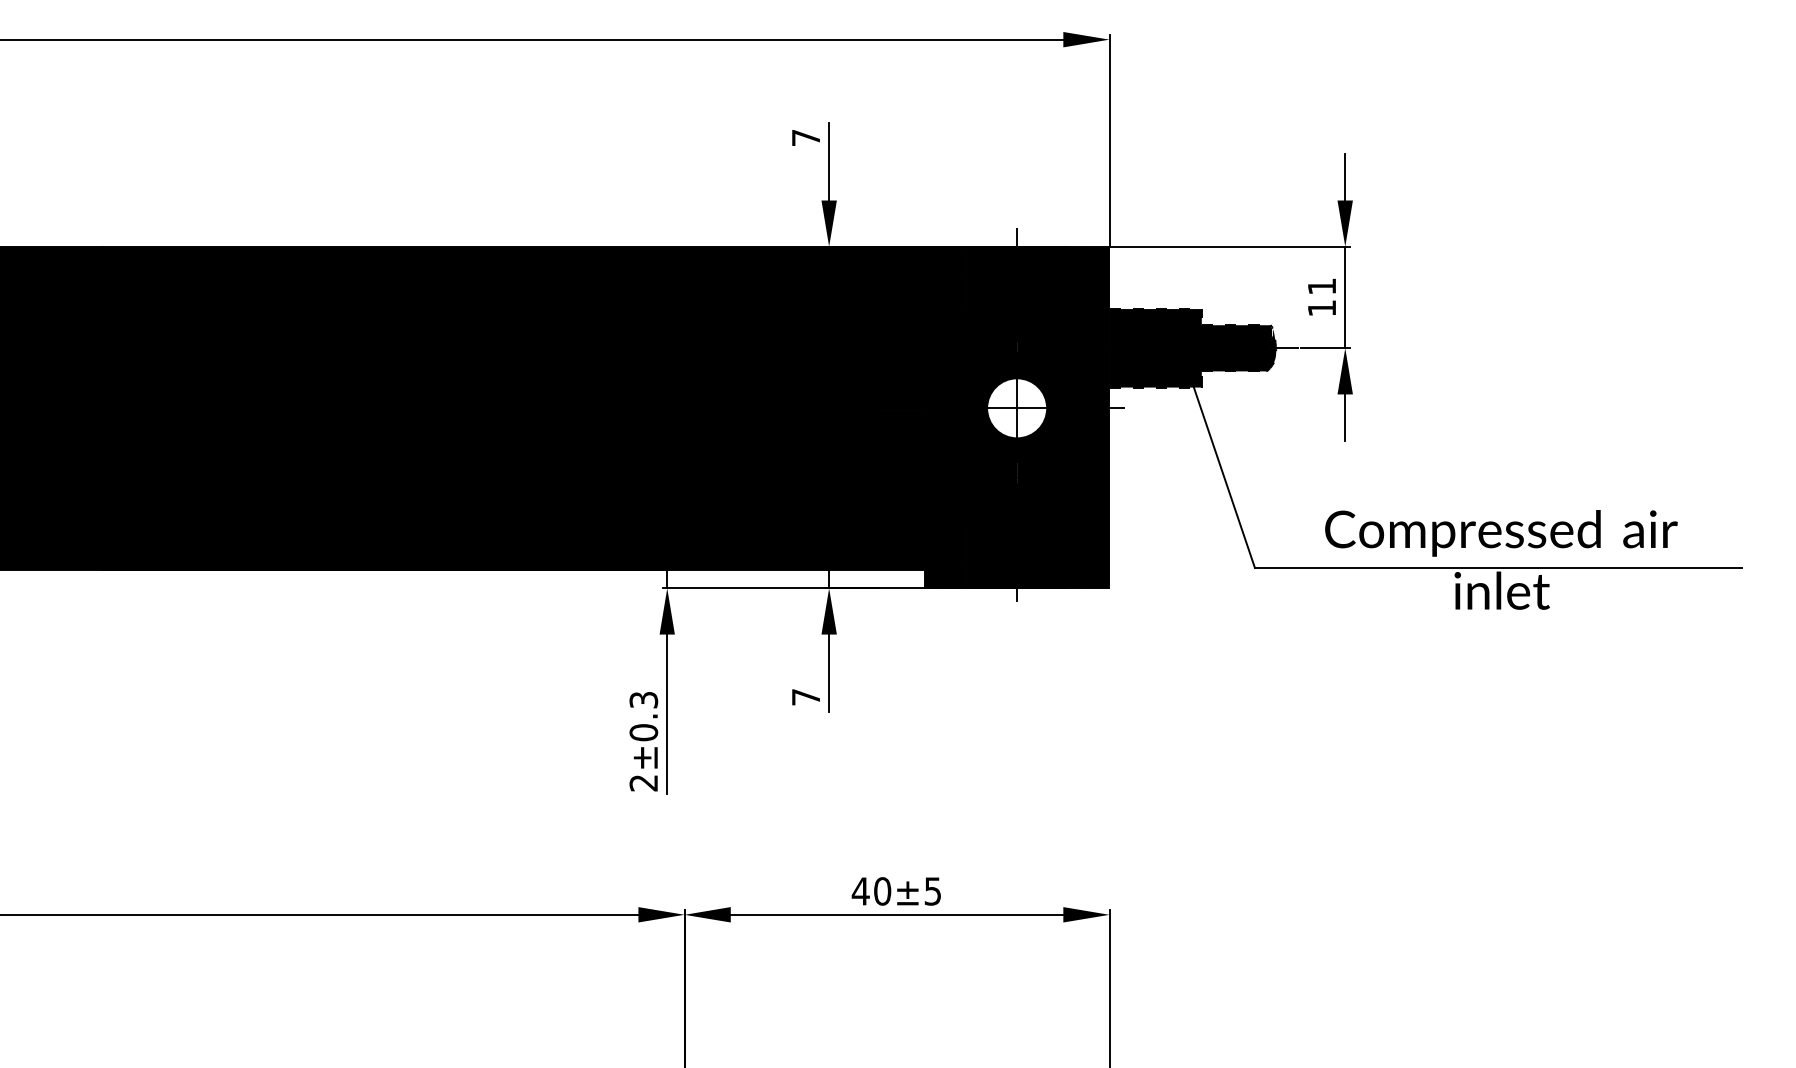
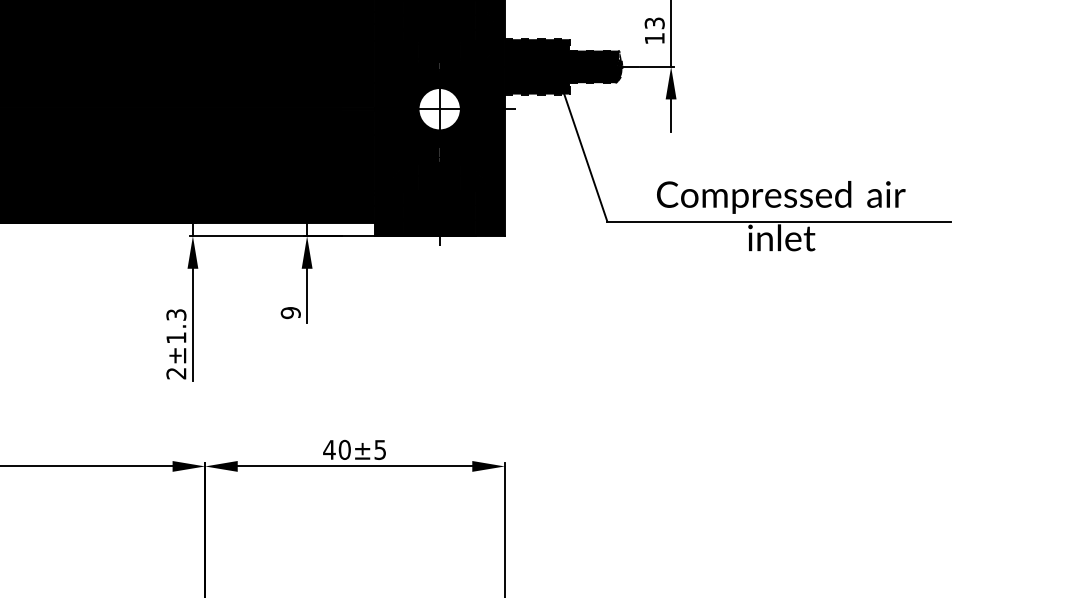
text: (1321, 286) -> (654, 23), 11 -> 13
text: (805, 696) -> (290, 312), 7 -> 9
text: (643, 732) -> (176, 337), 2±0.3 -> 2±1.3

